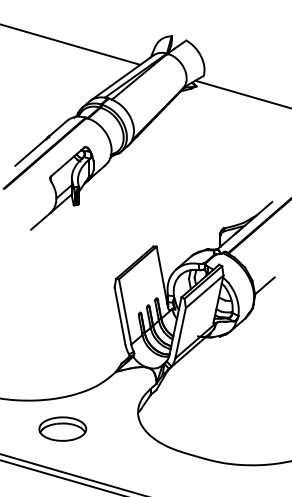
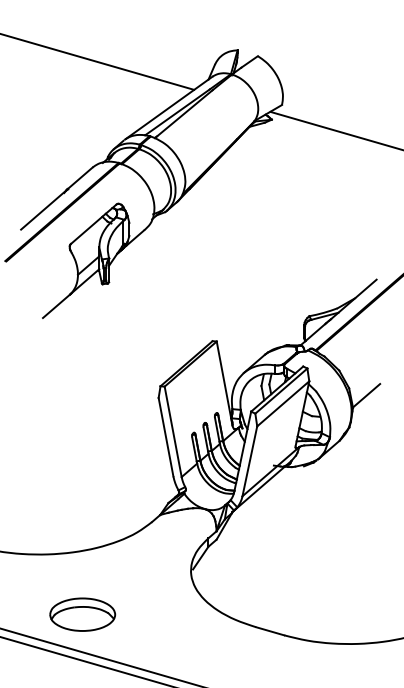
part: (62, 428) -> (82, 613), moved

